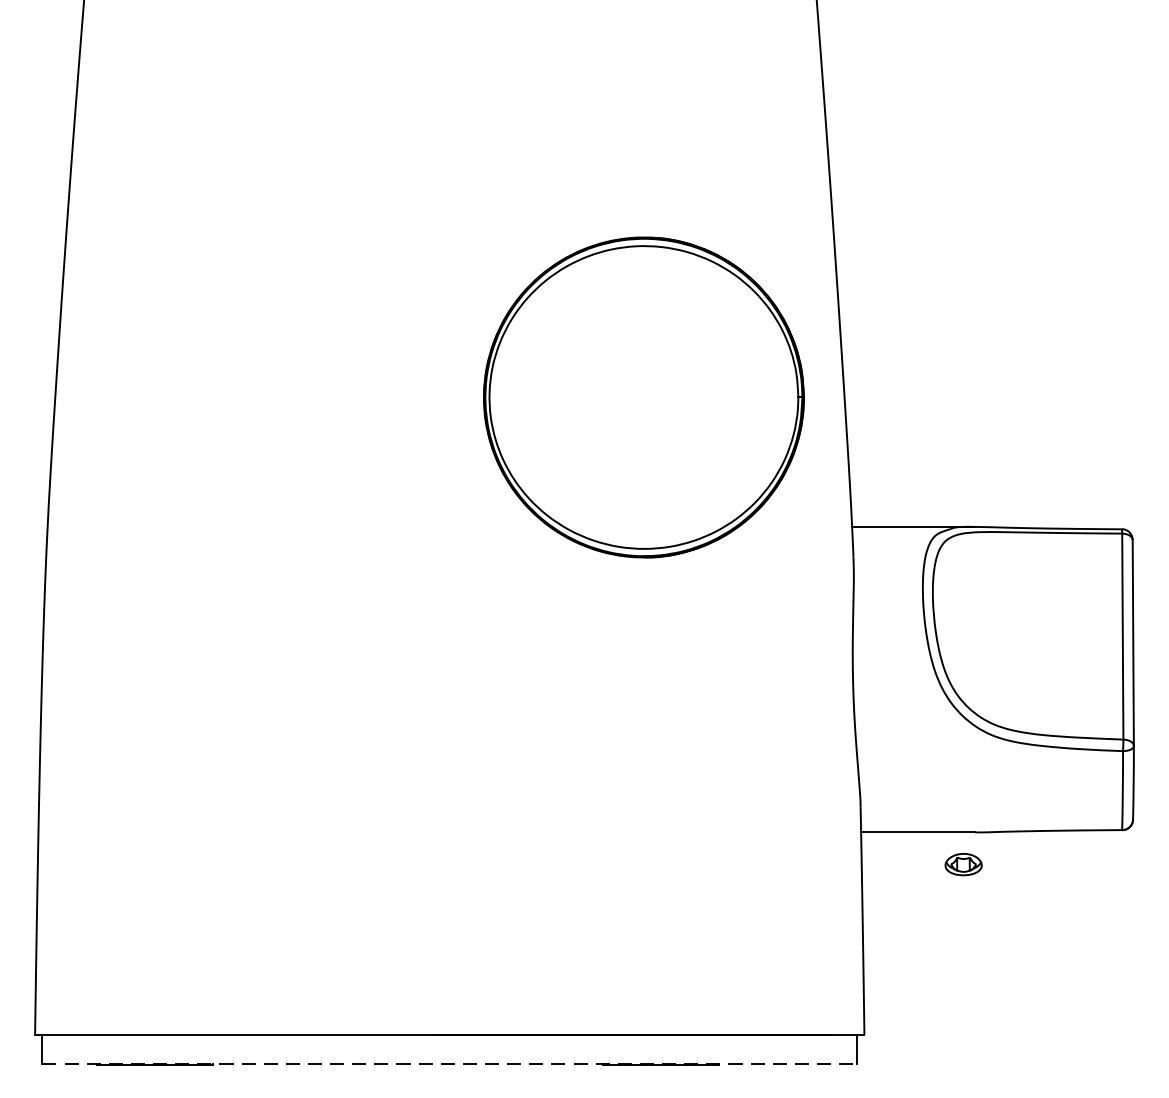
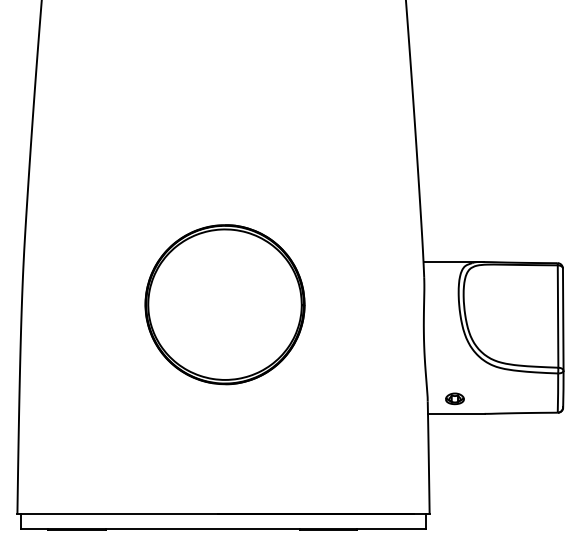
part: (642, 397) -> (224, 304), moved
part: (962, 863) -> (454, 398), moved
line: (451, 1063) -> (224, 528), dashed -> solid

